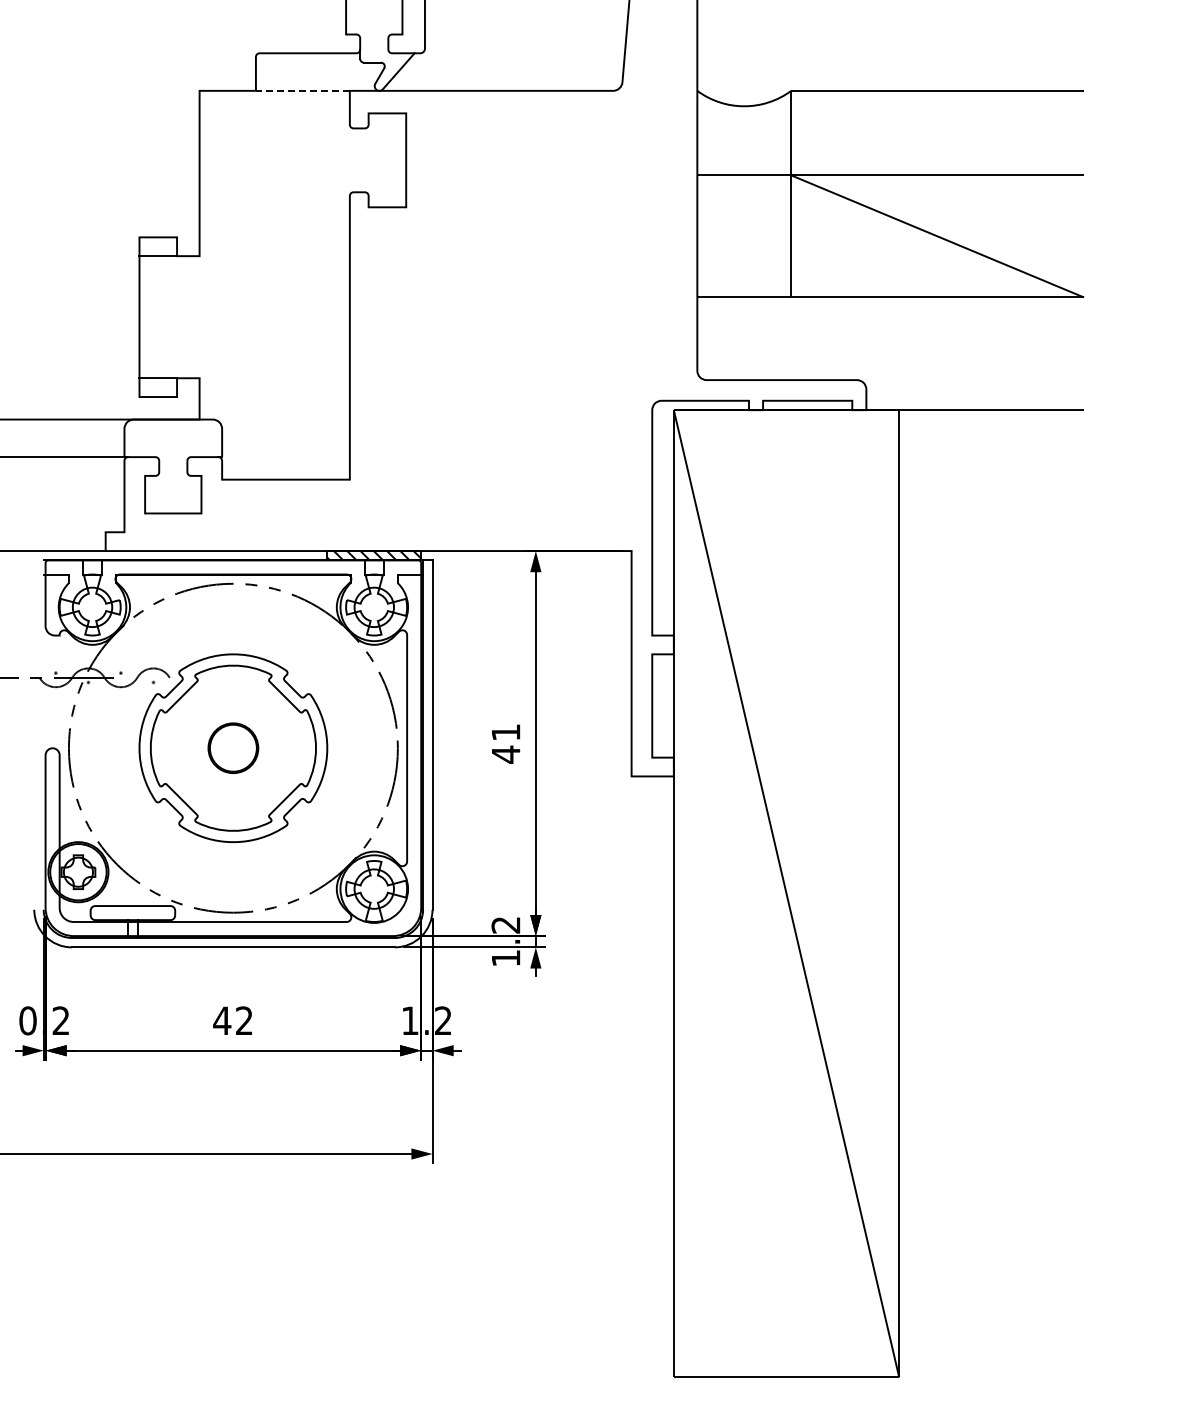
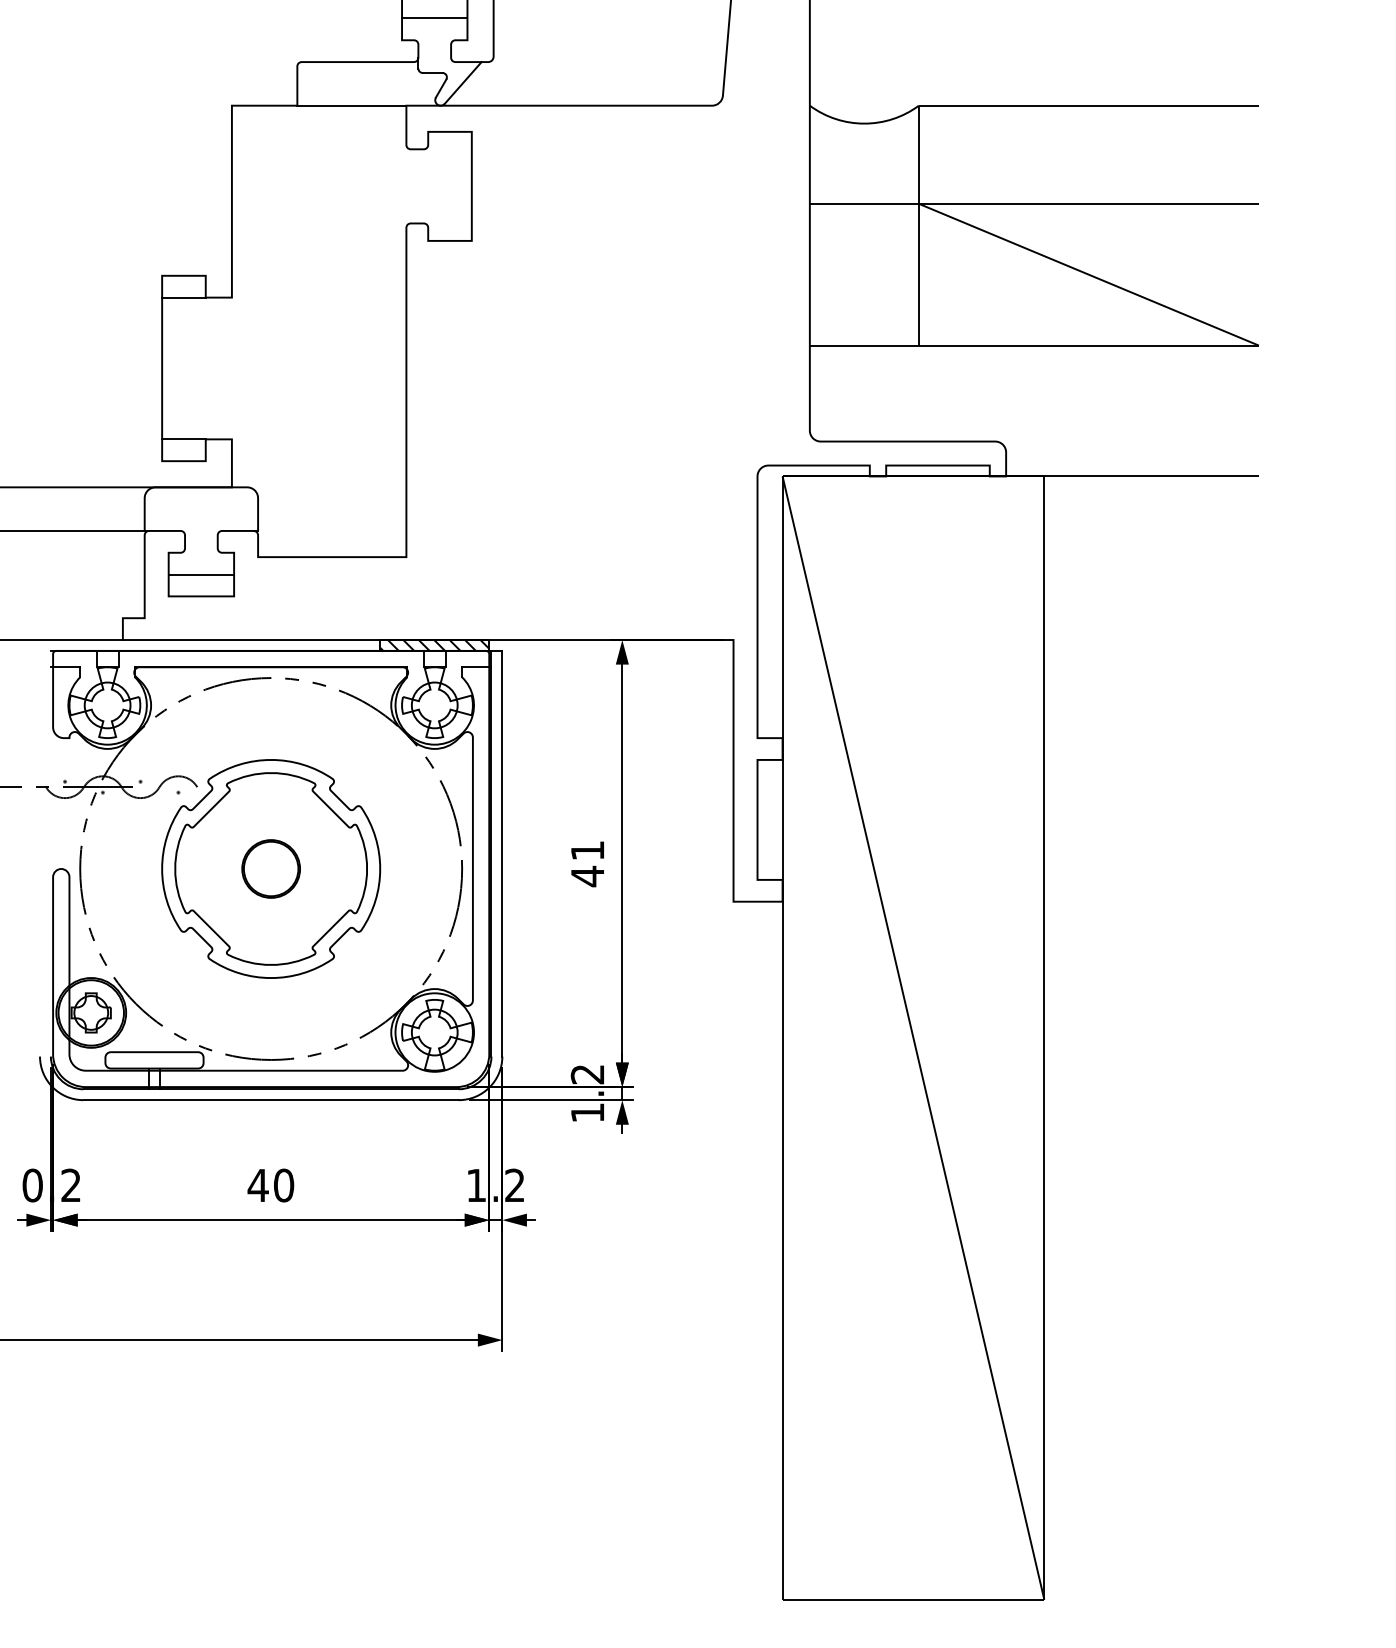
line: (374, 15) -> (435, 18), added
line: (302, 90) -> (351, 105), dashed -> solid
line: (173, 494) -> (201, 574), added
text: (244, 1020) -> (284, 1185), 42 -> 40

